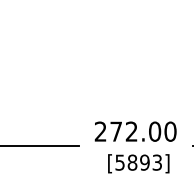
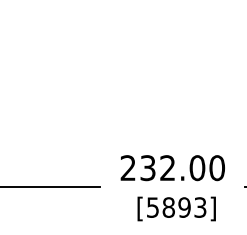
text: (116, 131) -> (148, 167), 272.00 -> 232.00

